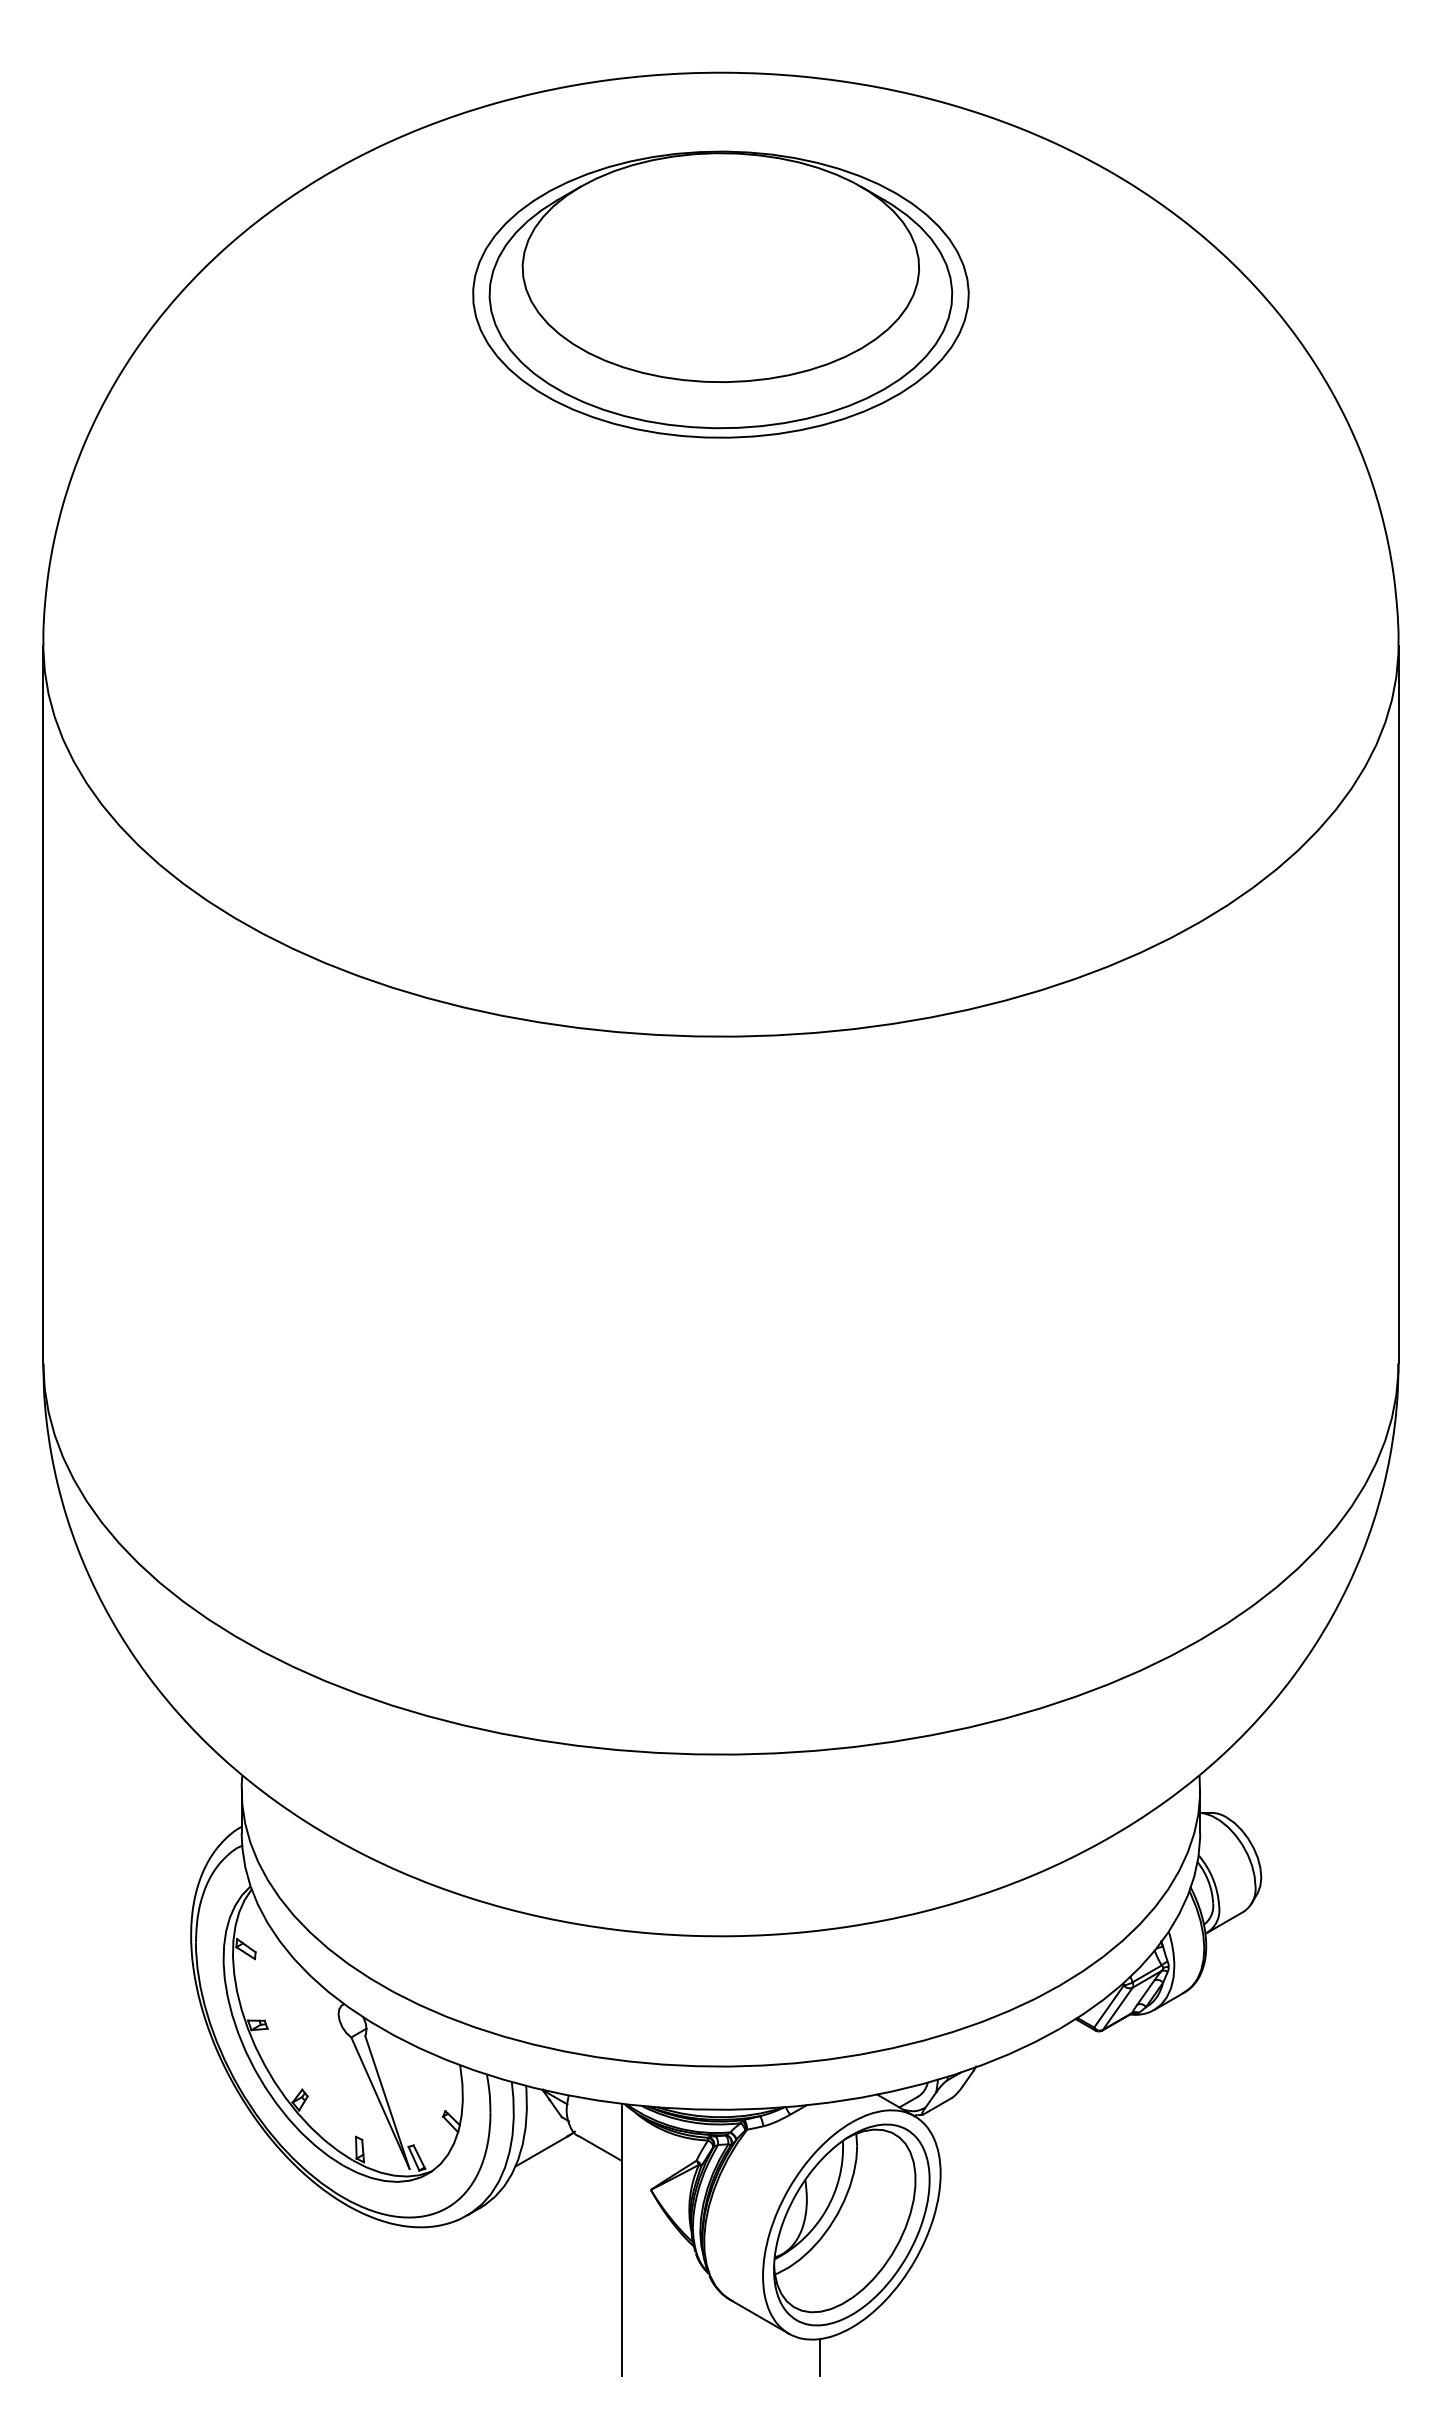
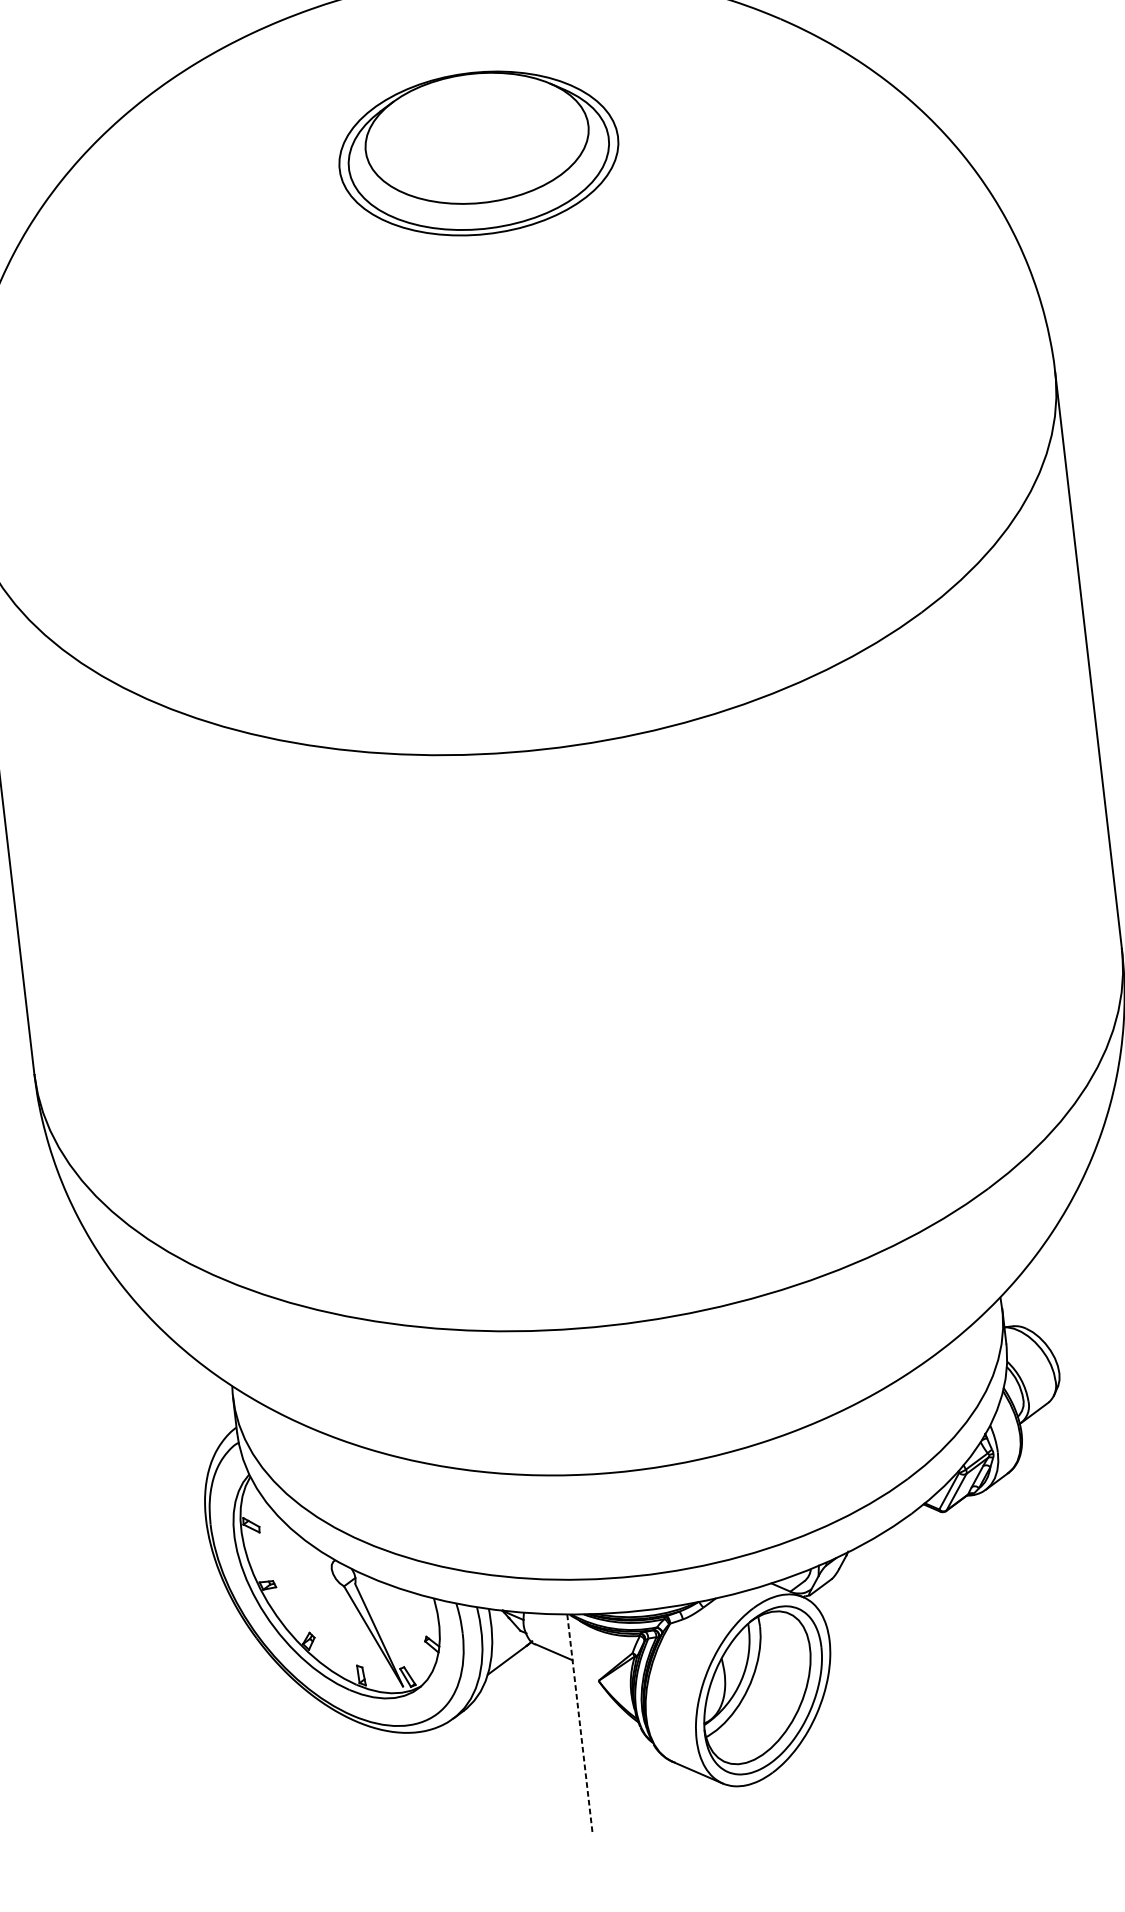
part: (720, 294) -> (478, 153), size x0.7
line: (621, 2240) -> (579, 1724), solid -> dashed
line: (820, 2356) -> (750, 1798), removed

